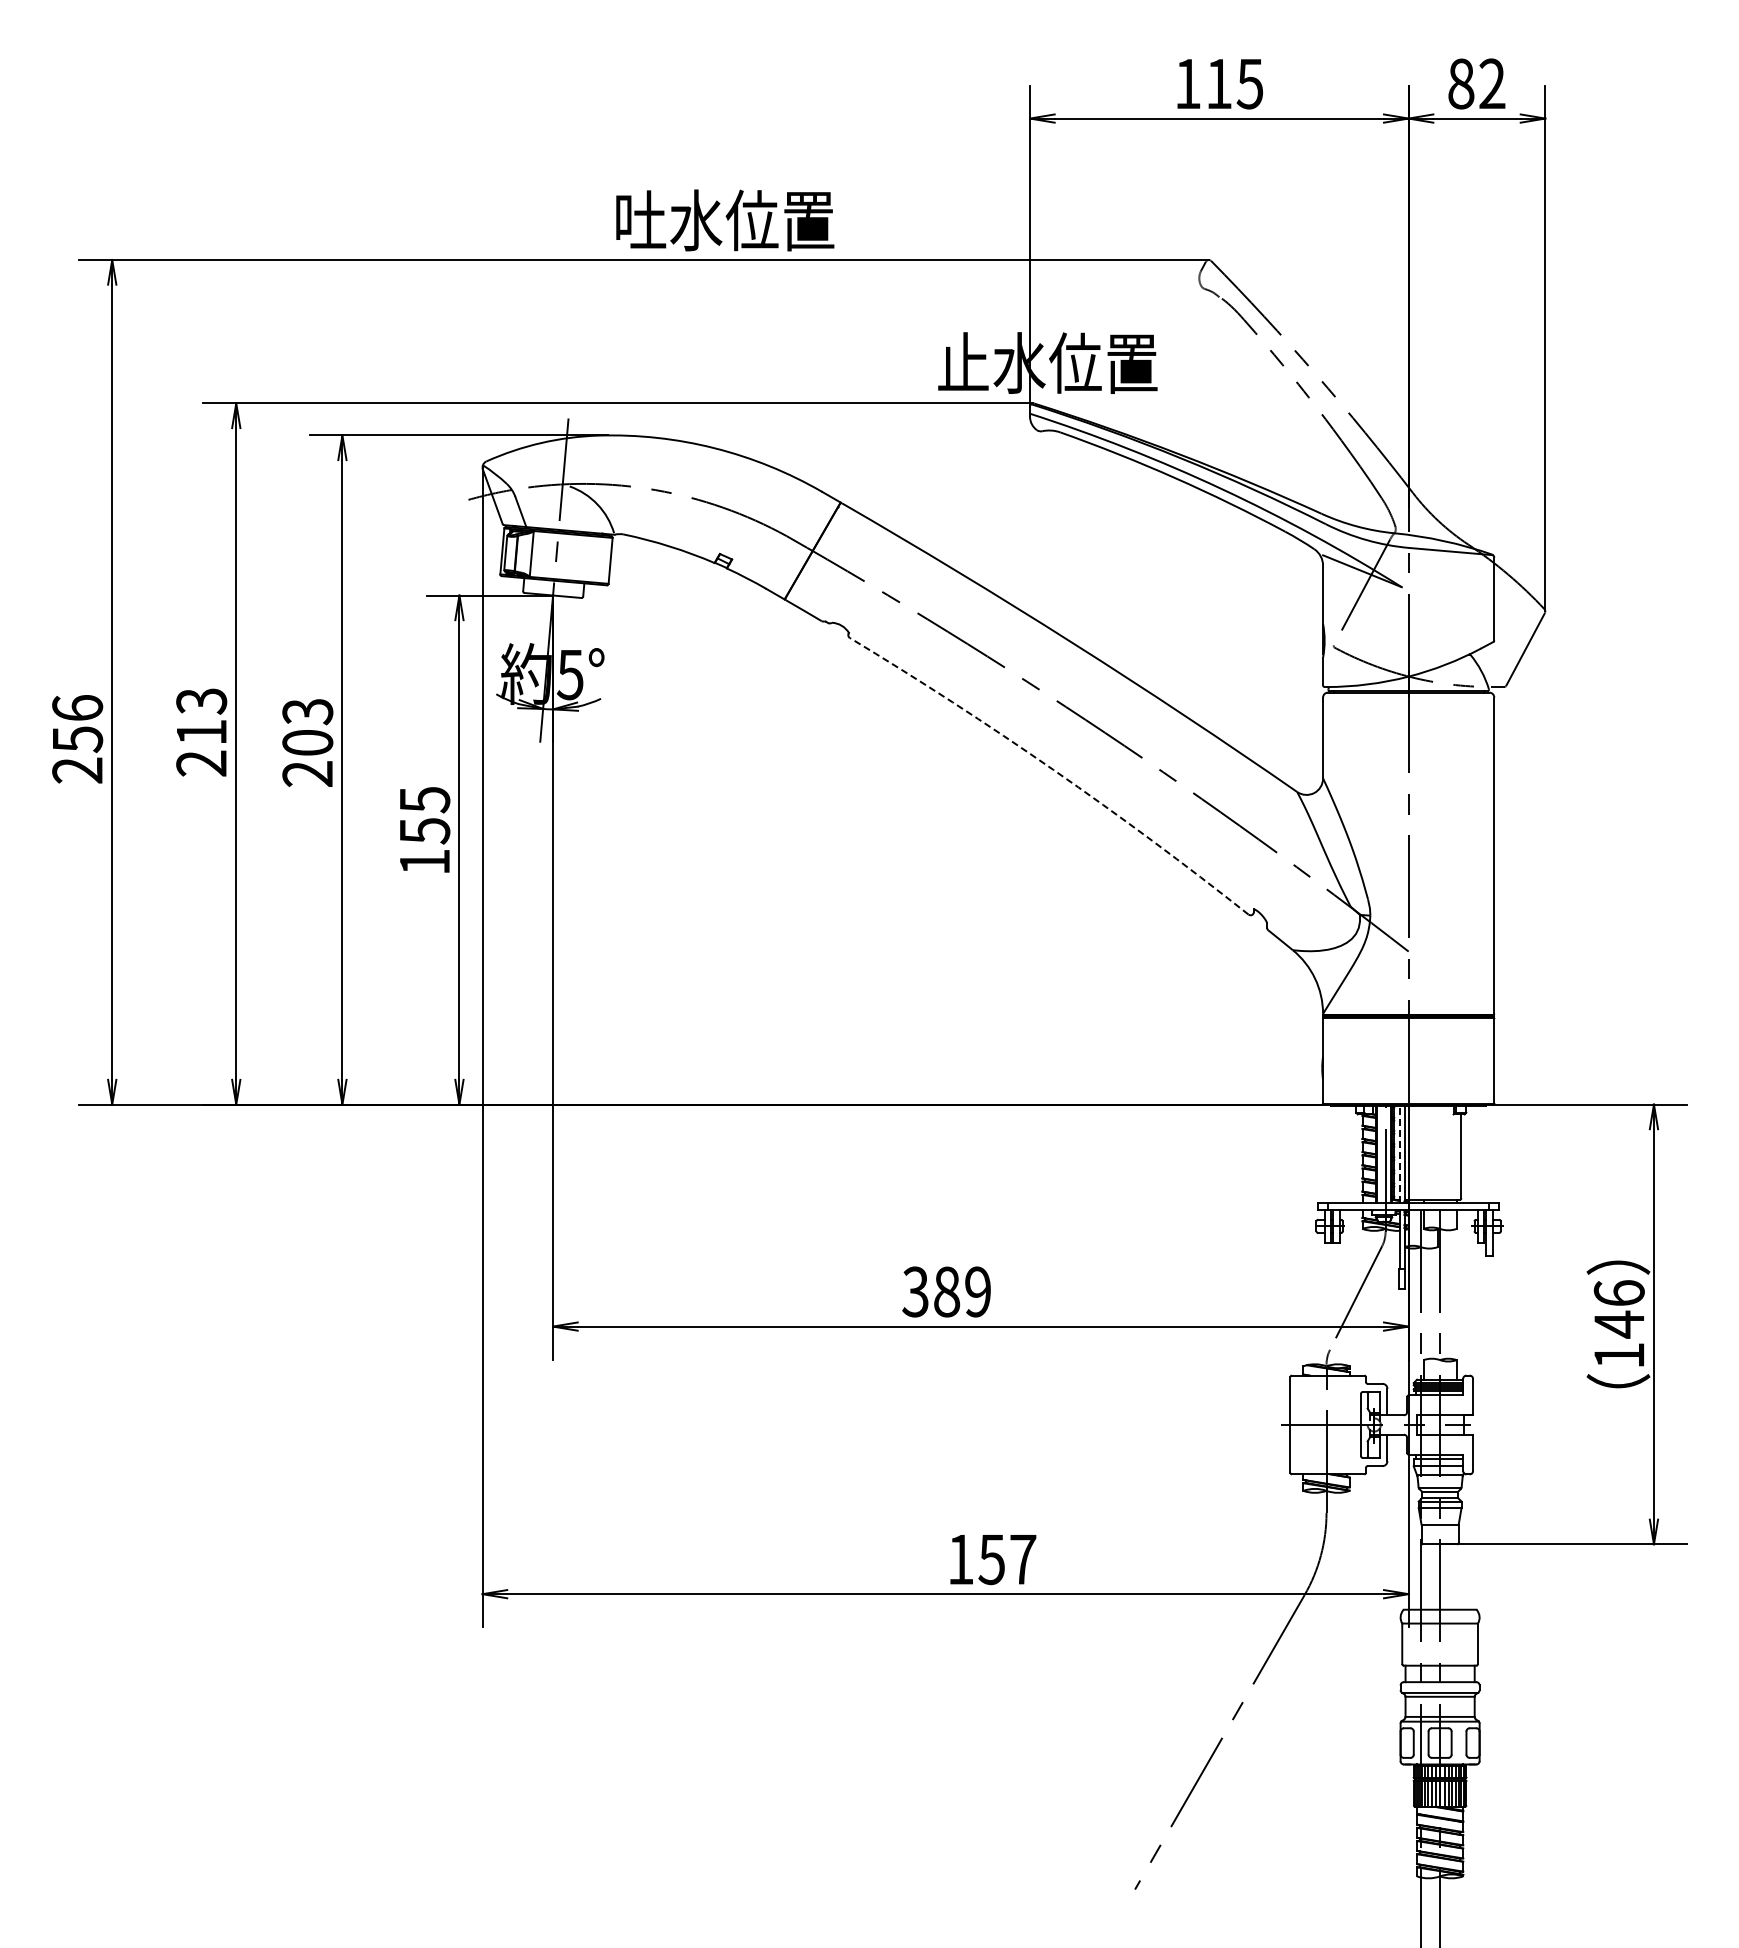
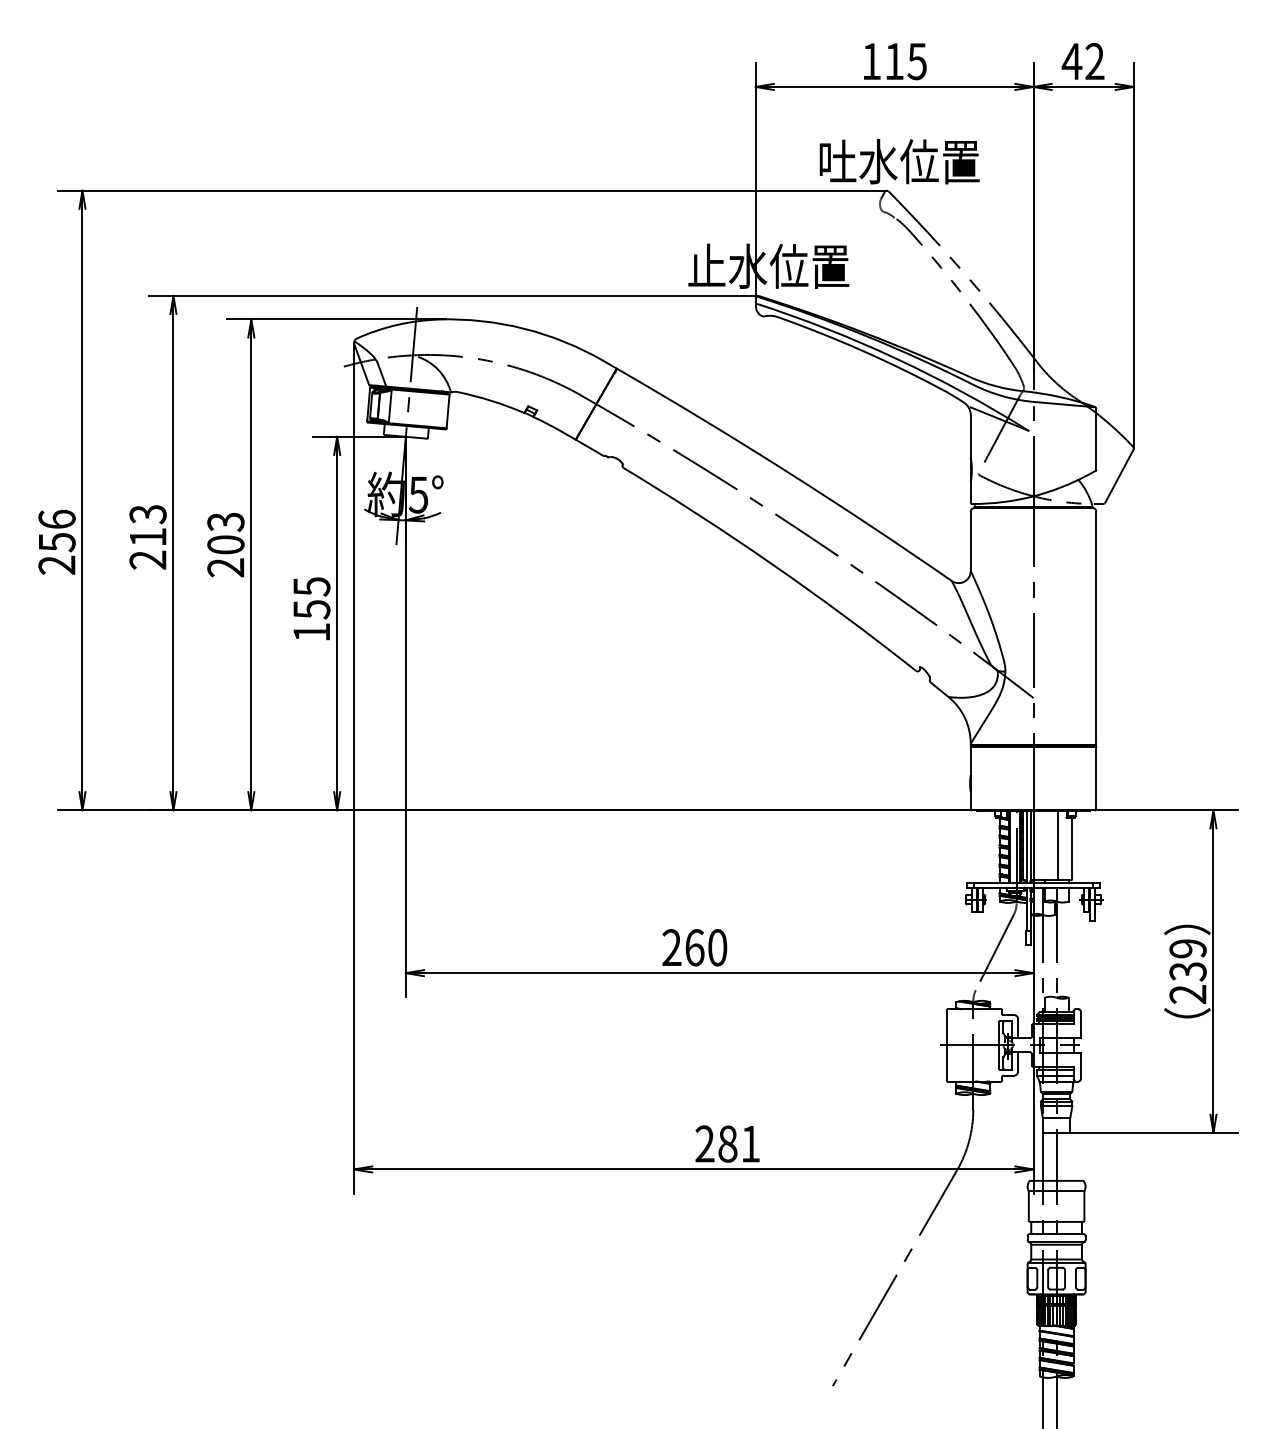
text: (1461, 83) -> (1072, 61), 82 -> 42
text: (725, 220) -> (899, 161), moved
arc: (1053, 769) -> (772, 564), dashed -> solid
line: (1442, 1152) -> (1058, 845), added
line: (1399, 1154) -> (1026, 846), dashed -> solid
text: (946, 1291) -> (694, 947), 389 -> 260
text: (1618, 1324) -> (1187, 971), 146 -> 239
text: (992, 1559) -> (728, 1144), 157 -> 281

